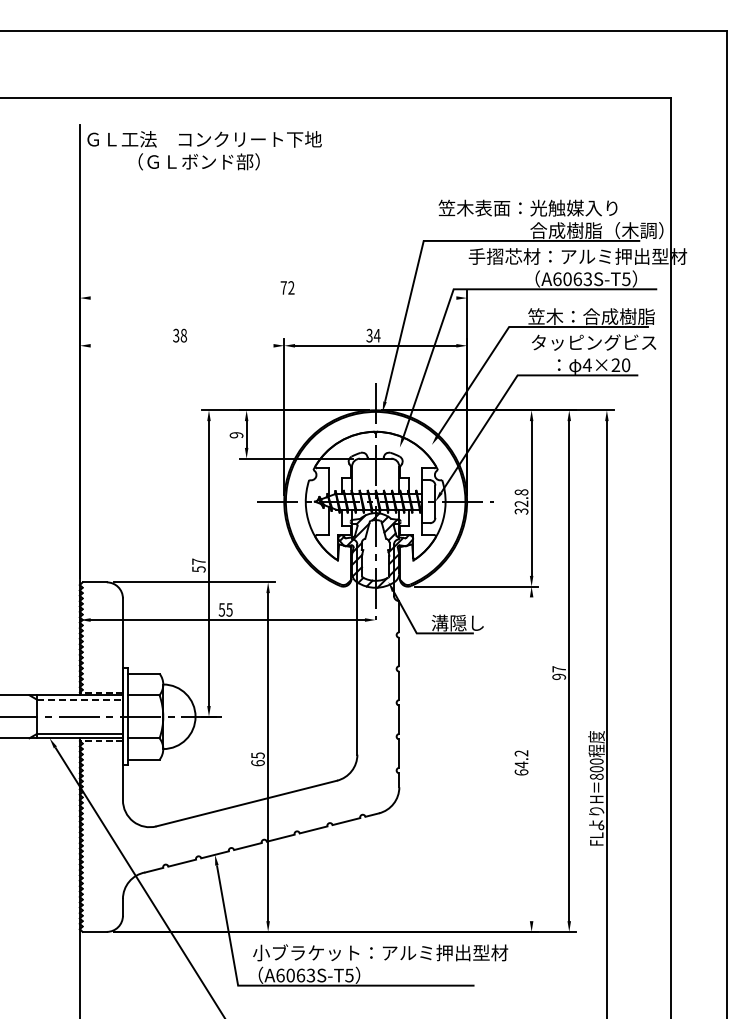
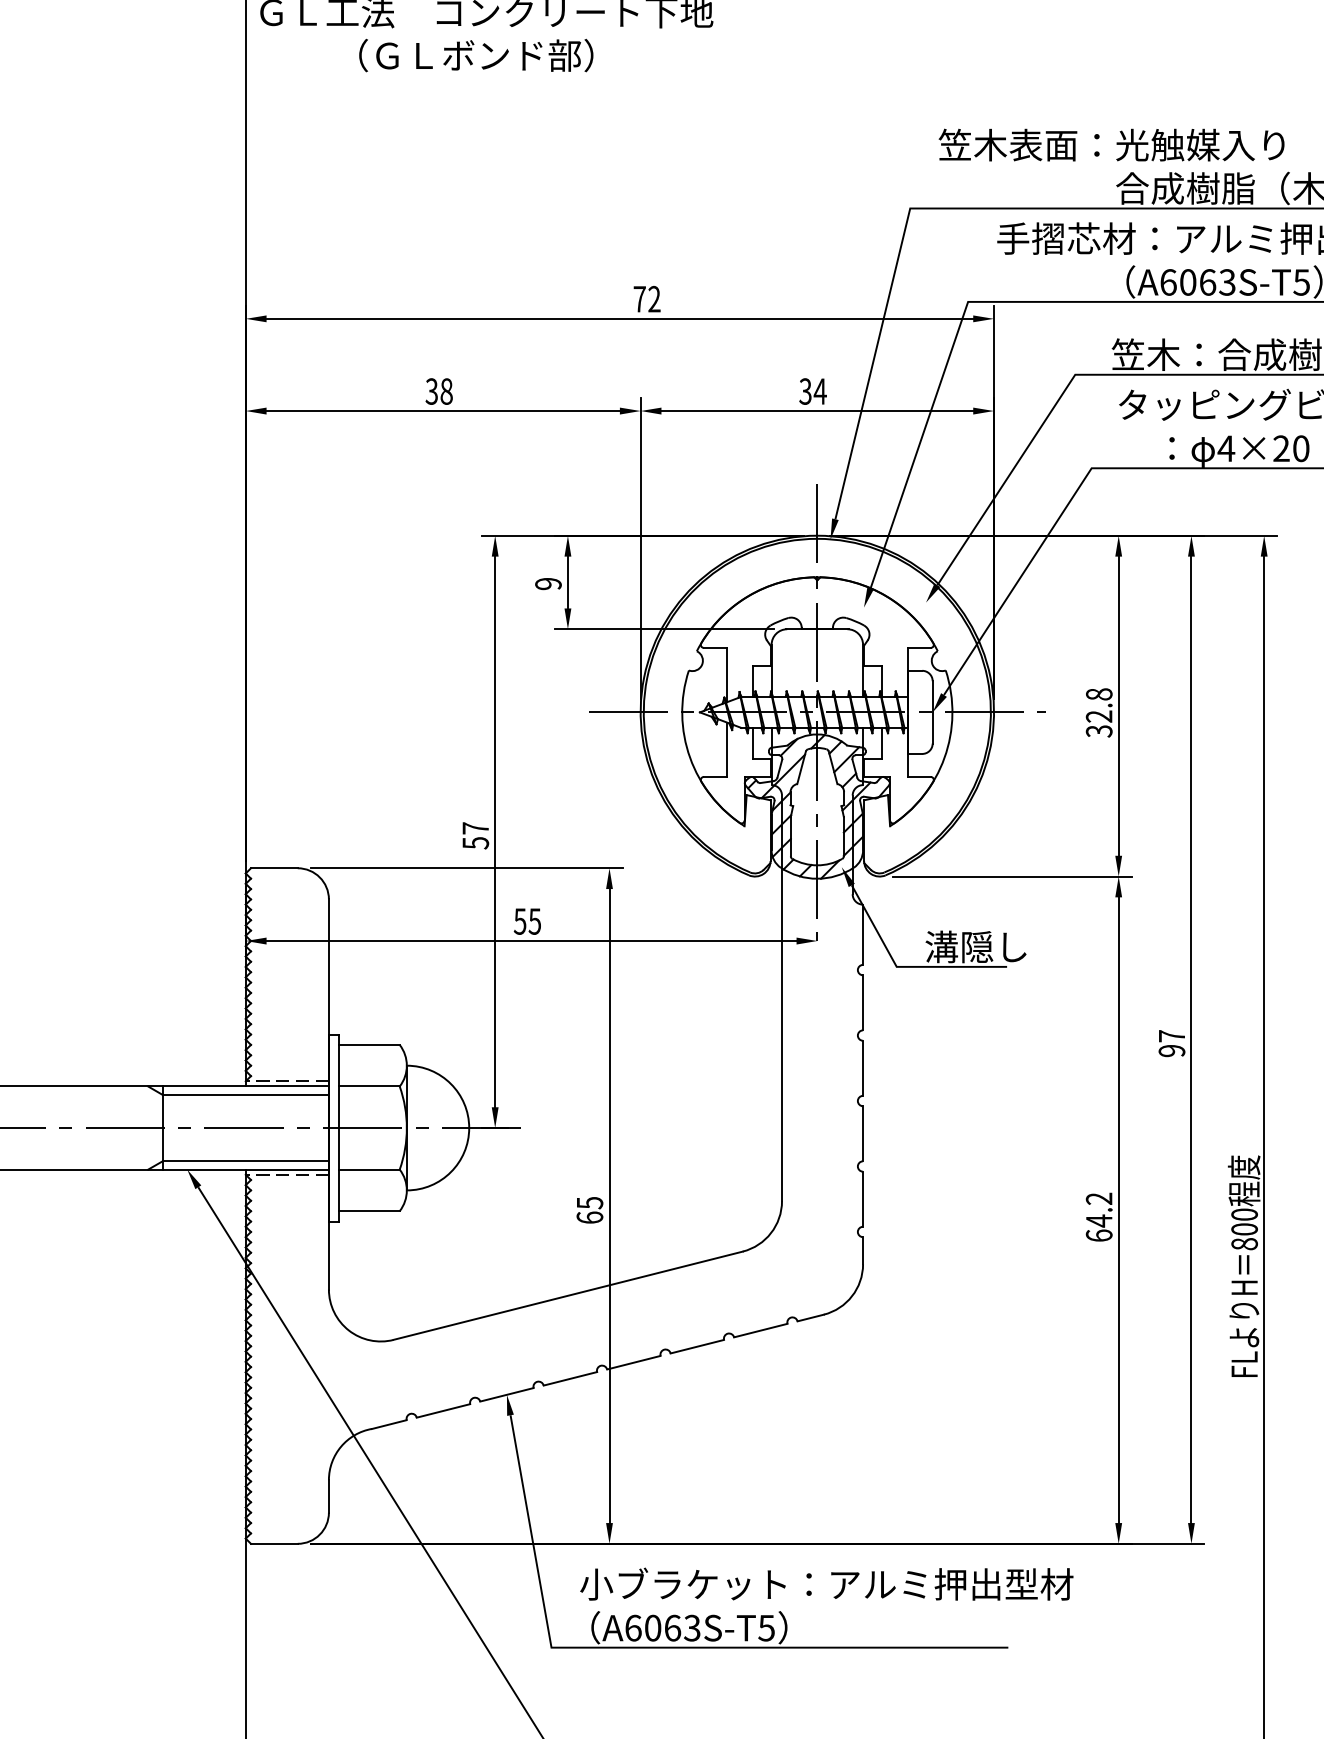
line: (273, 298) -> (619, 319), added
line: (181, 345) -> (442, 410), added
line: (80, 699) -> (246, 1094), dashed -> solid
line: (531, 759) -> (1118, 1210), added

